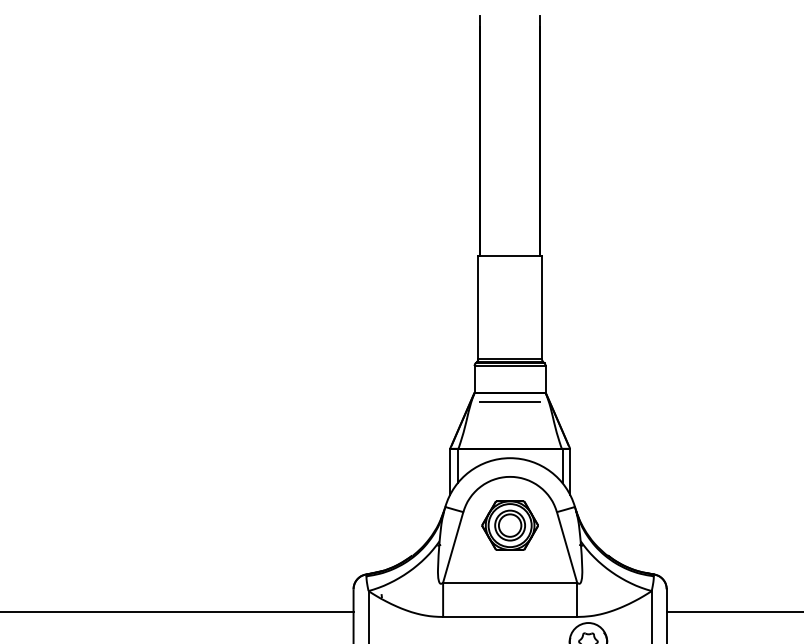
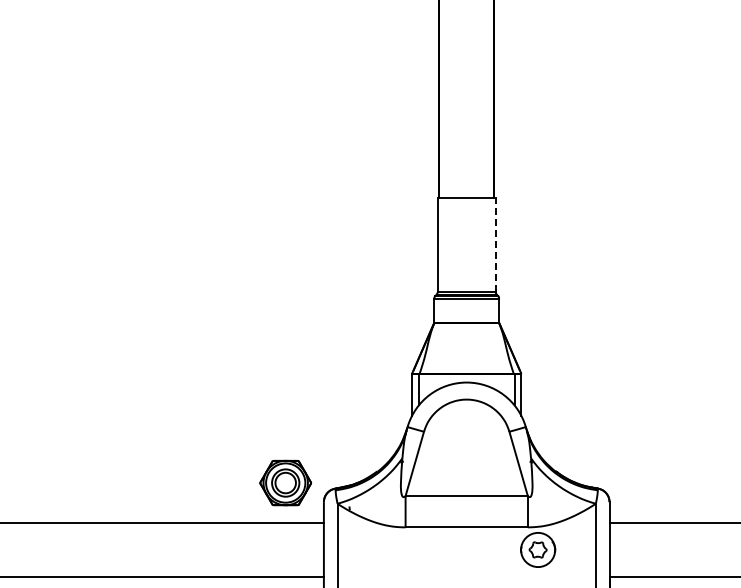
line: (541, 306) -> (495, 244), solid -> dashed
line: (509, 402) -> (466, 331), removed
part: (509, 524) -> (285, 482), moved

